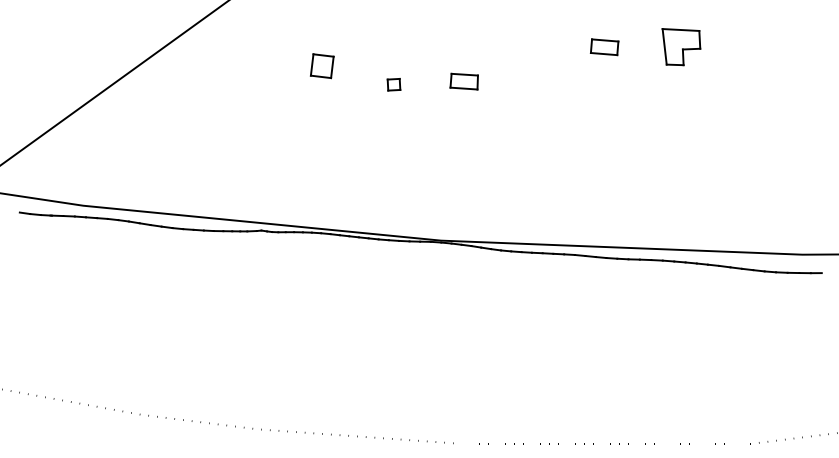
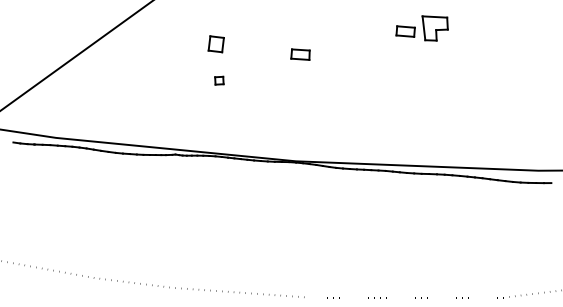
part: (680, 47) -> (434, 28), moved
part: (464, 81) -> (300, 54), moved
part: (394, 84) -> (219, 80), moved

